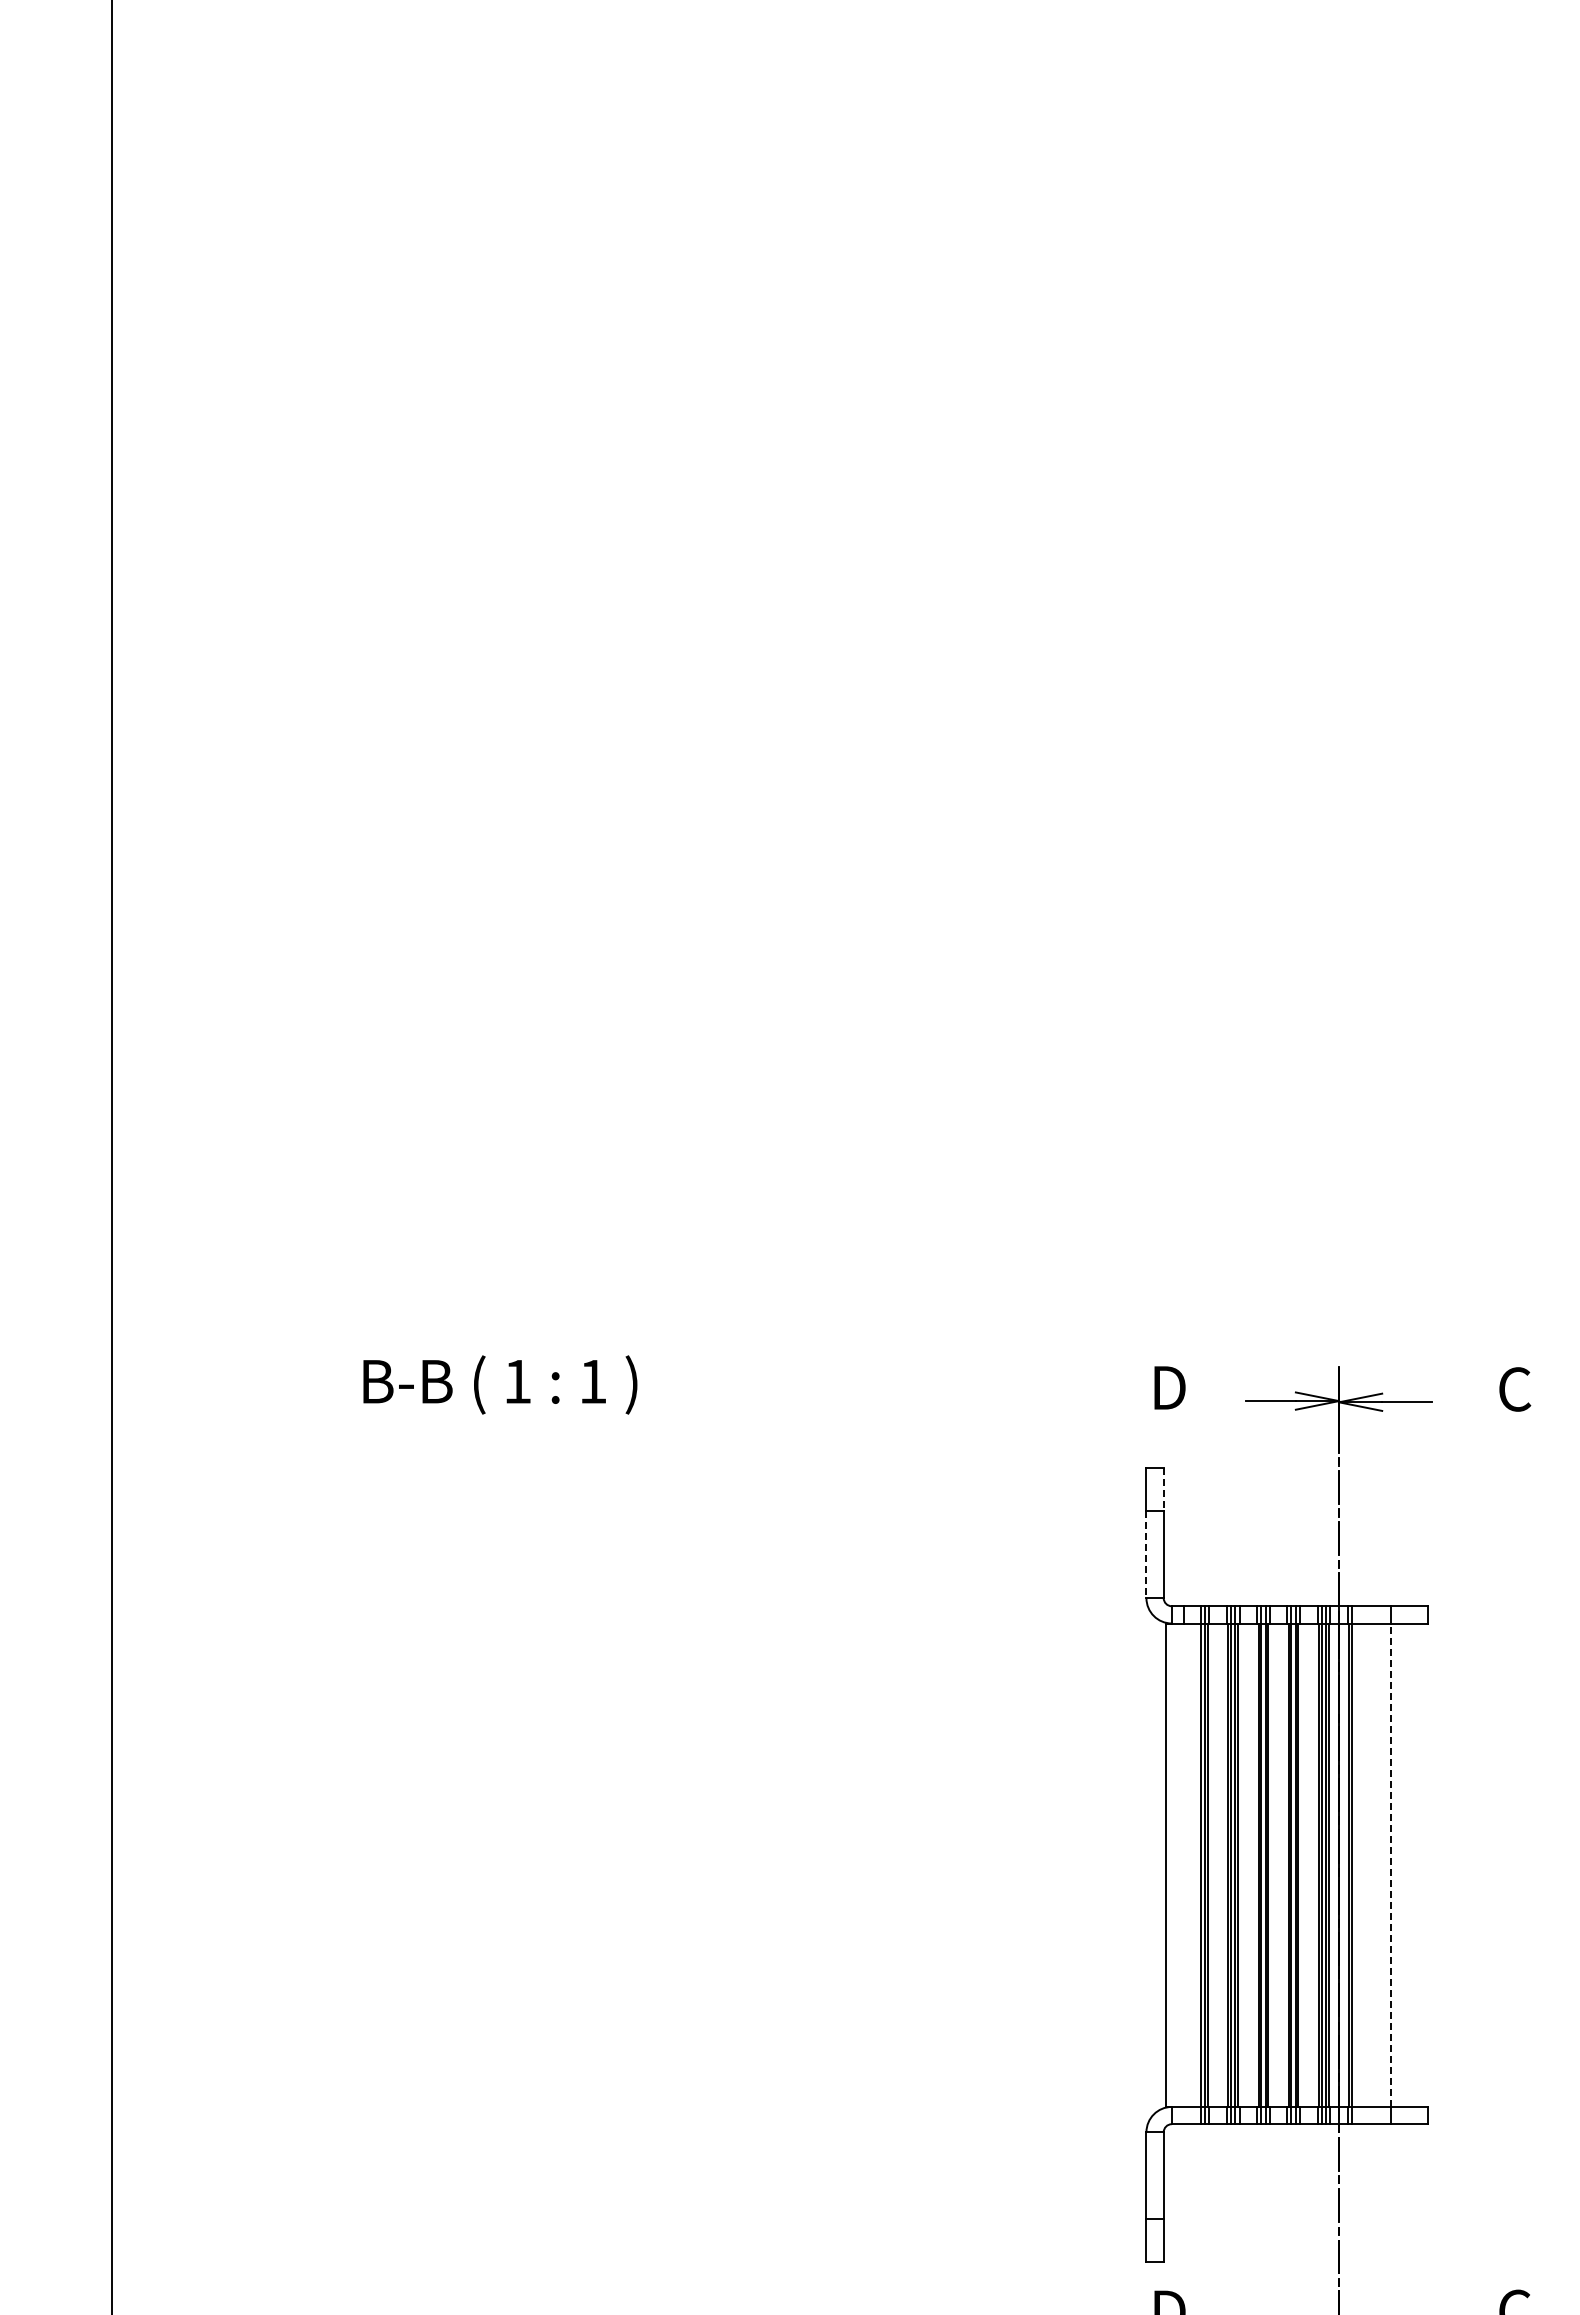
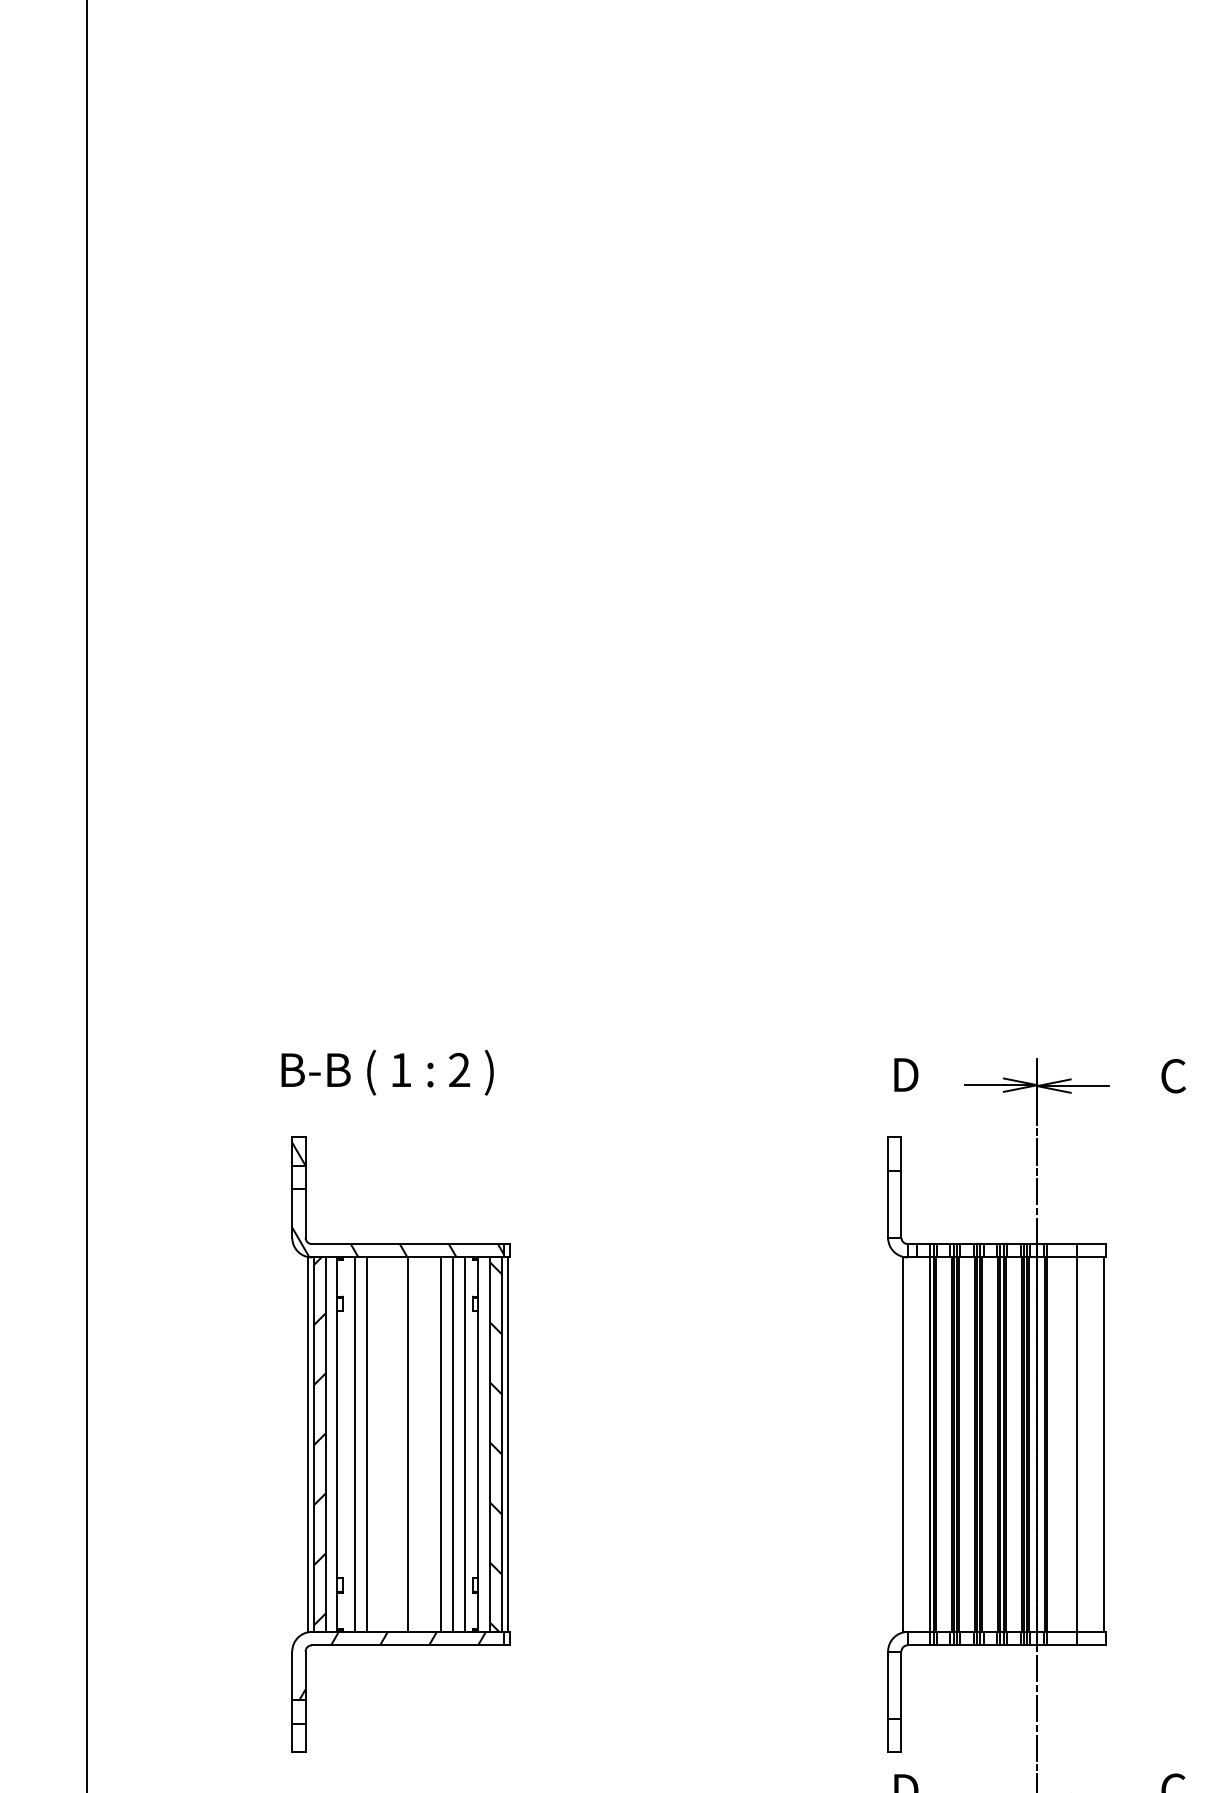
text: (592, 1381) -> (459, 1070), 1 -> 2
line: (1163, 1489) -> (901, 1153), dashed -> solid
line: (1146, 1555) -> (888, 1204), dashed -> solid
part: (517, 1864) -> (400, 1444), added
line: (1425, 1864) -> (1104, 1444), added
line: (1390, 1865) -> (1077, 1444), dashed -> solid

